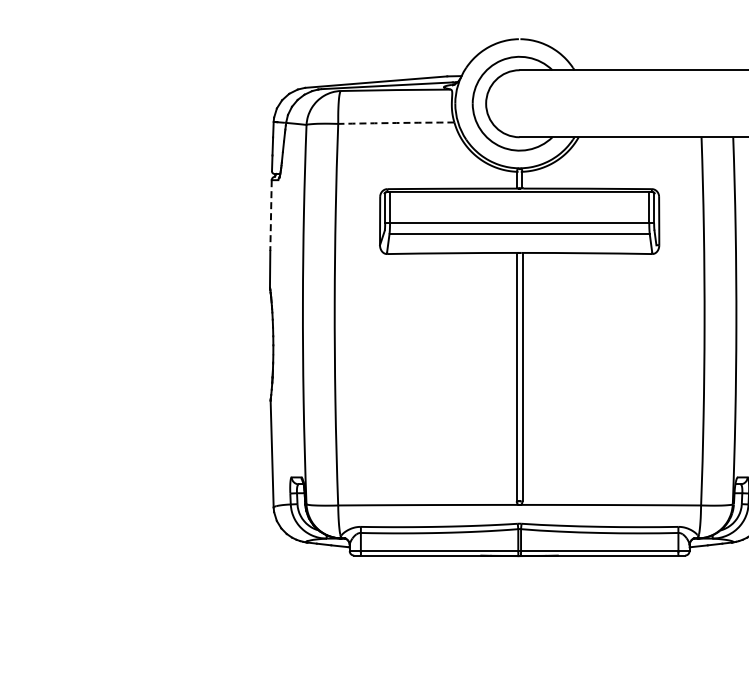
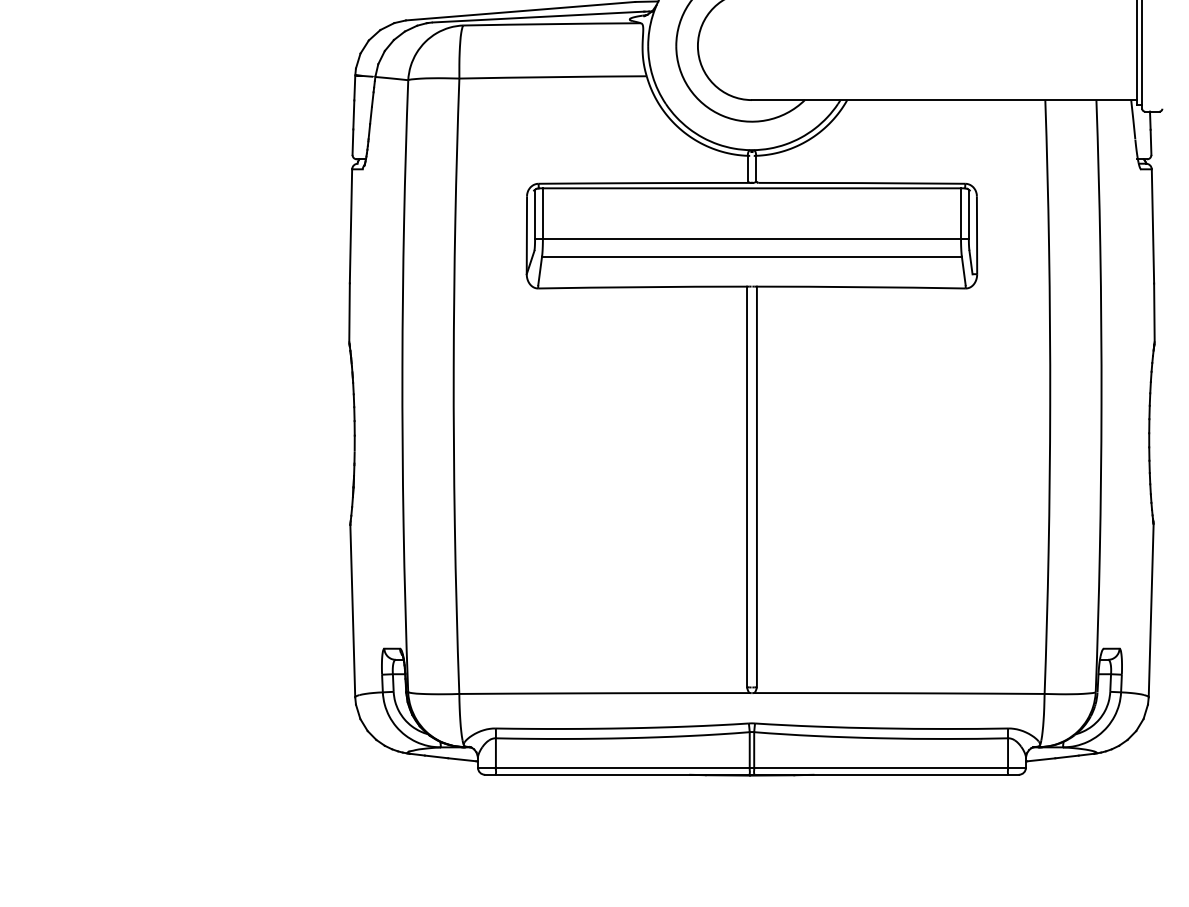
arc: (396, 123) -> (553, 77), dashed -> solid
line: (271, 216) -> (351, 227), dashed -> solid

